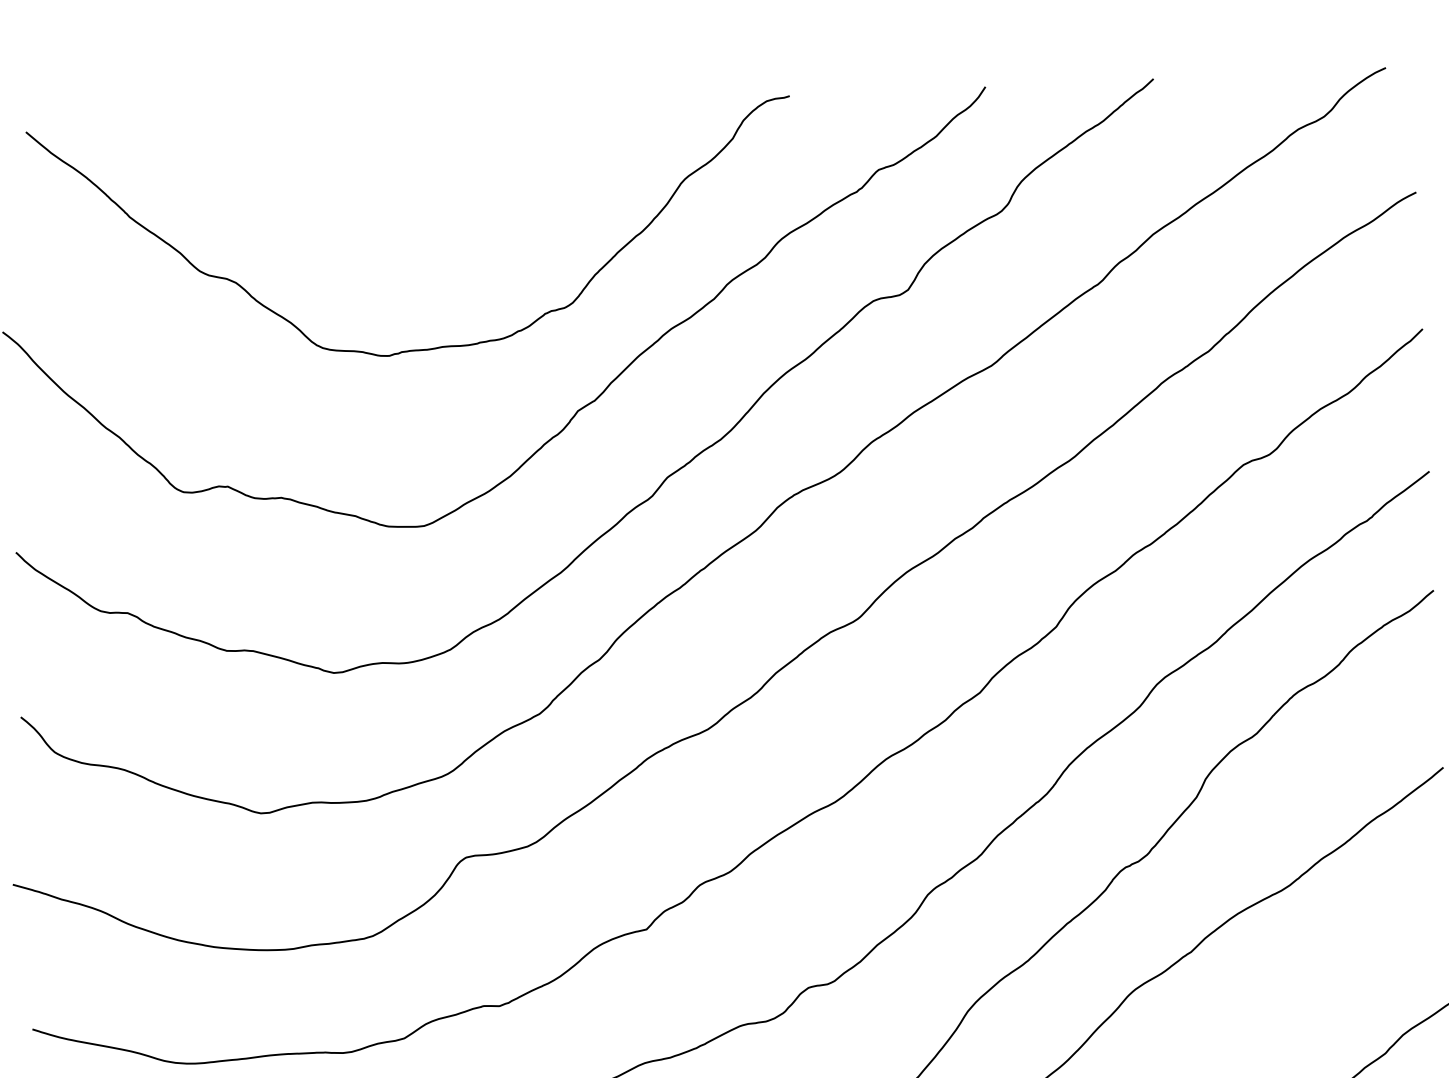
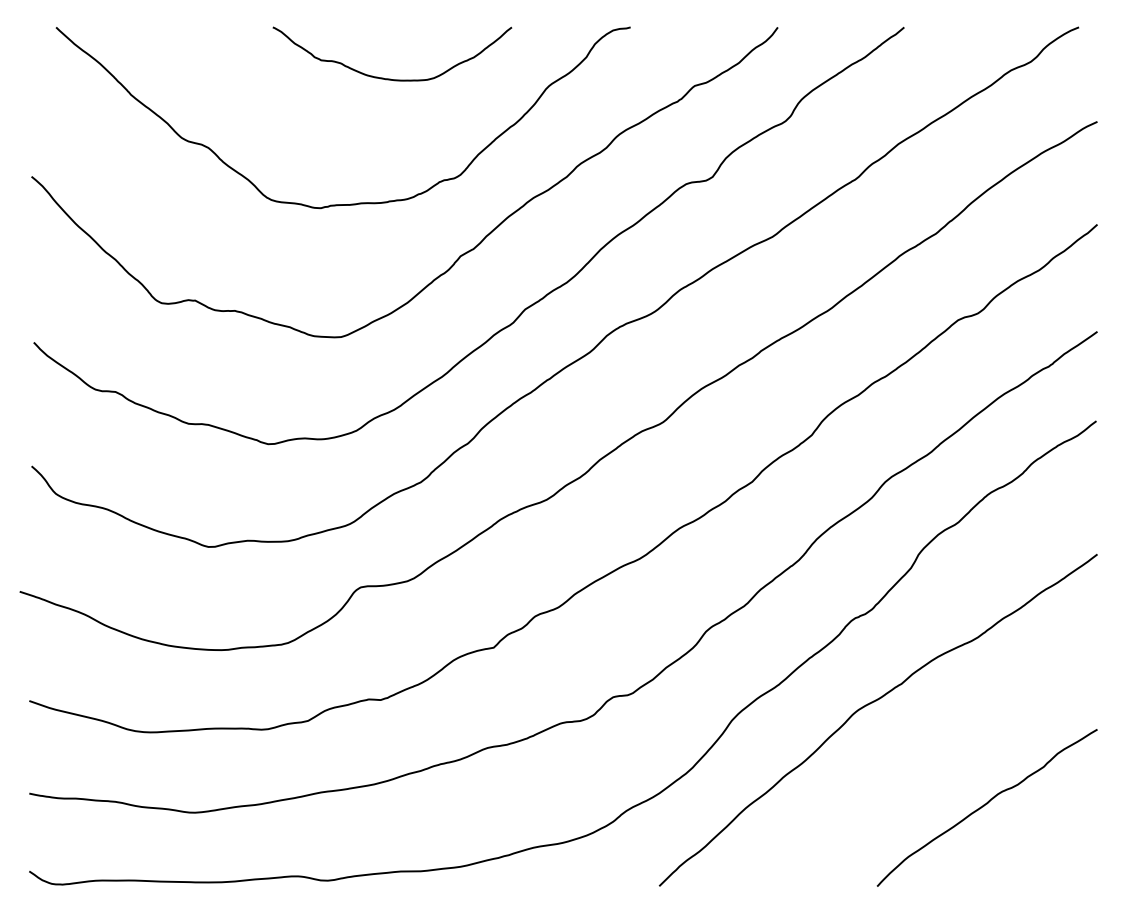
curve: (473, 179) -> (390, 78), added

